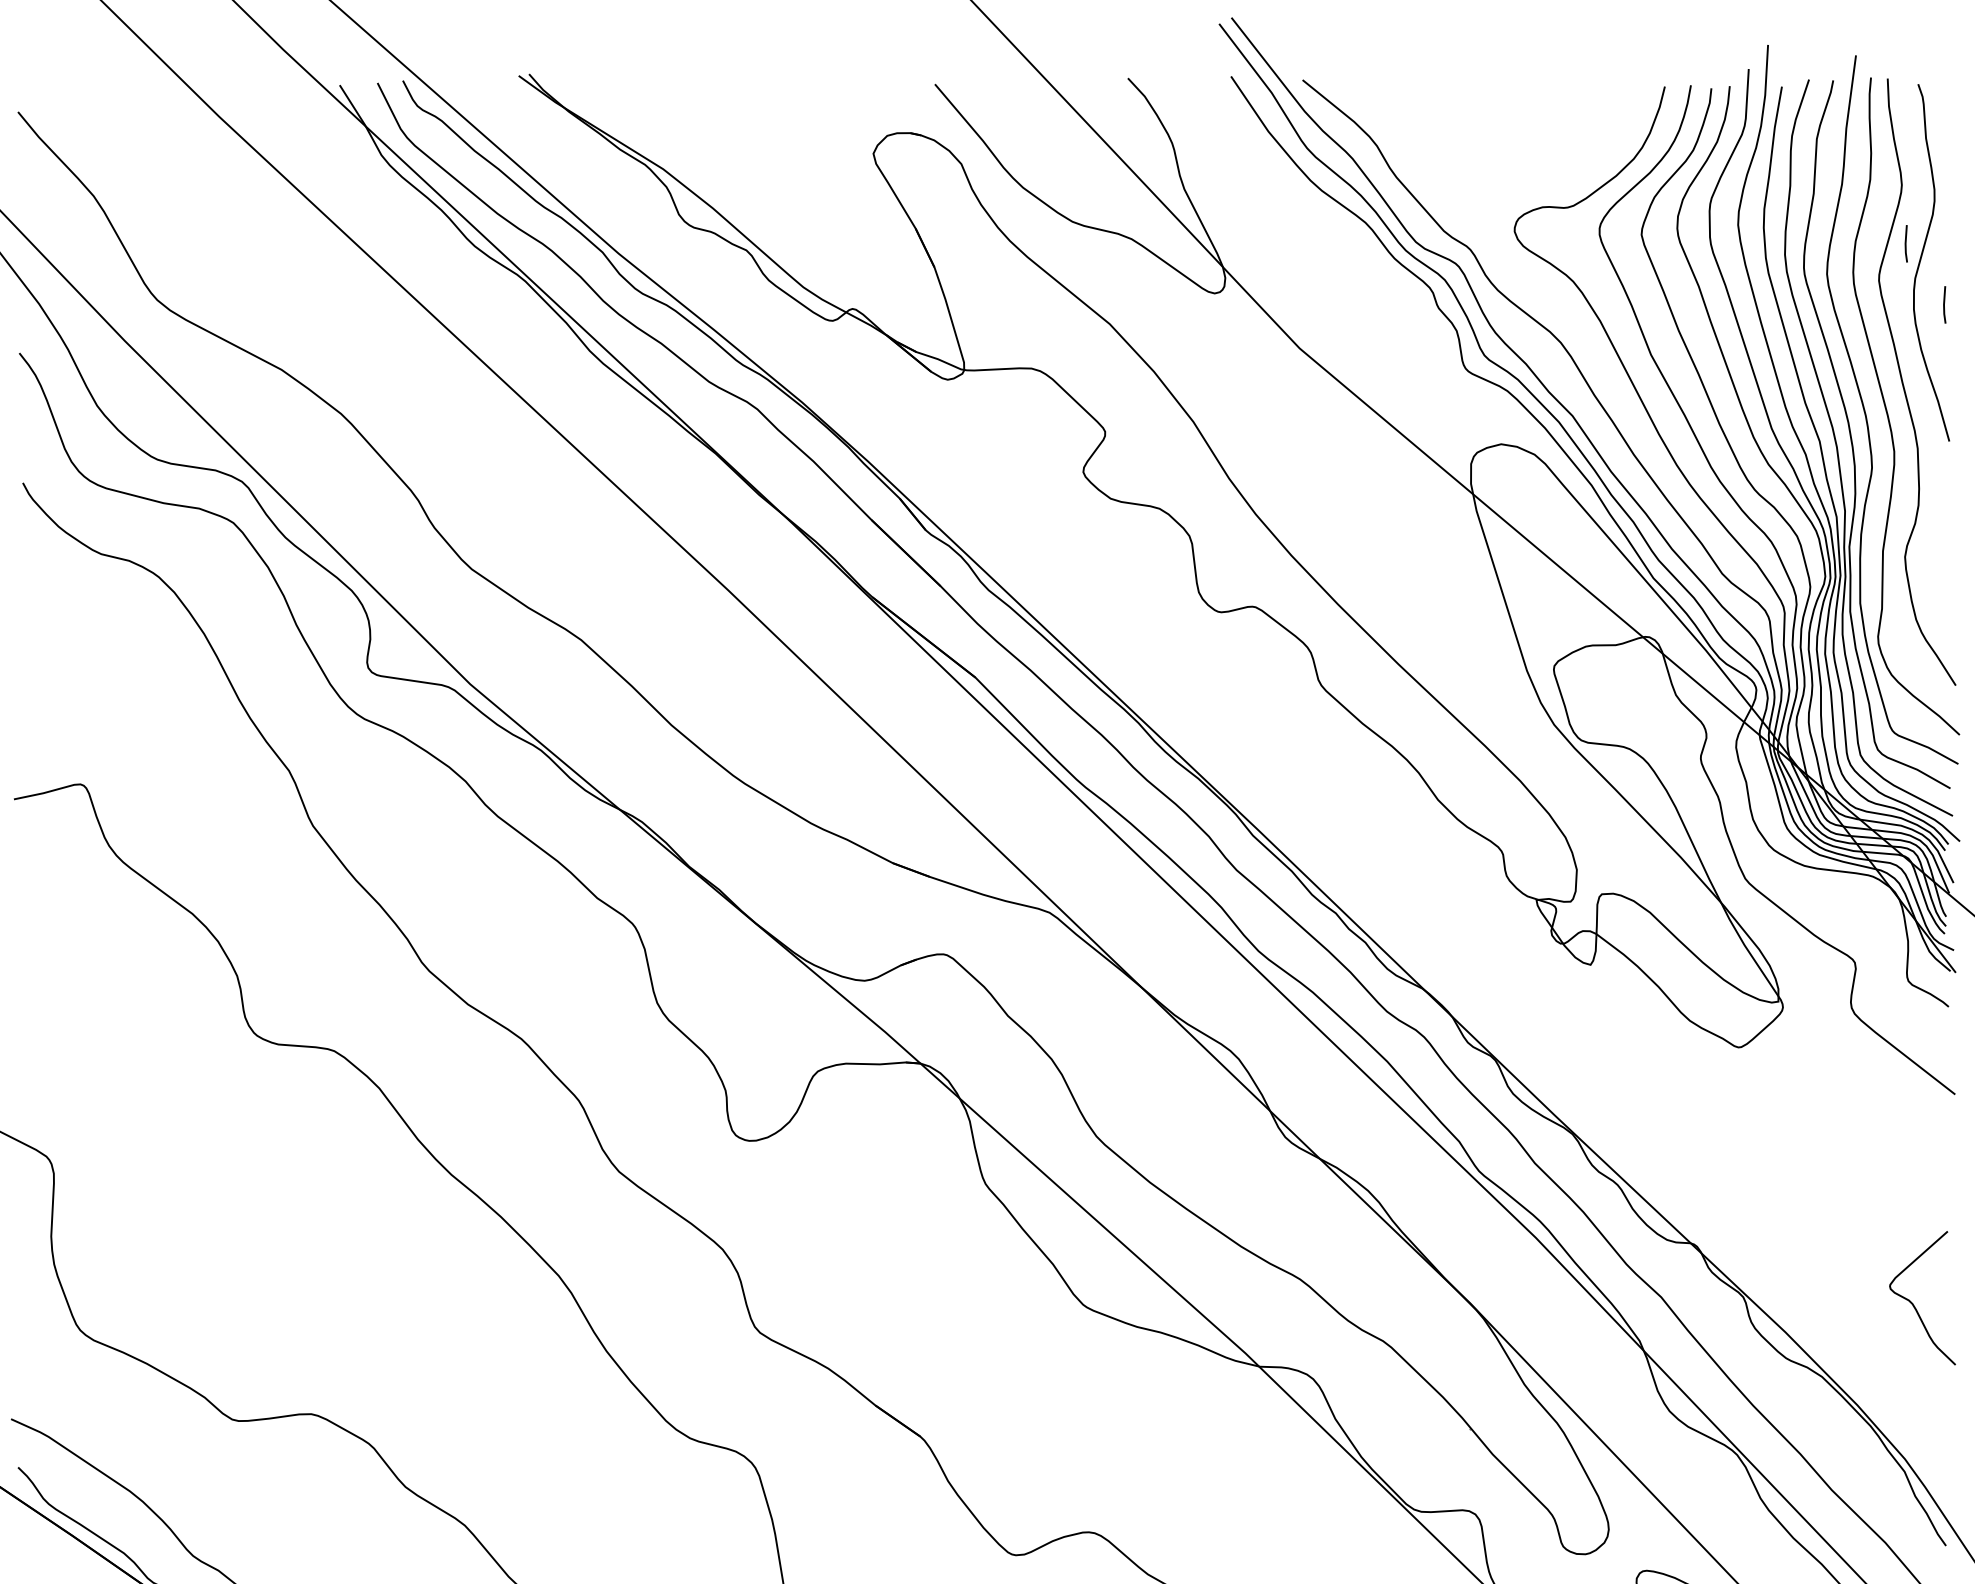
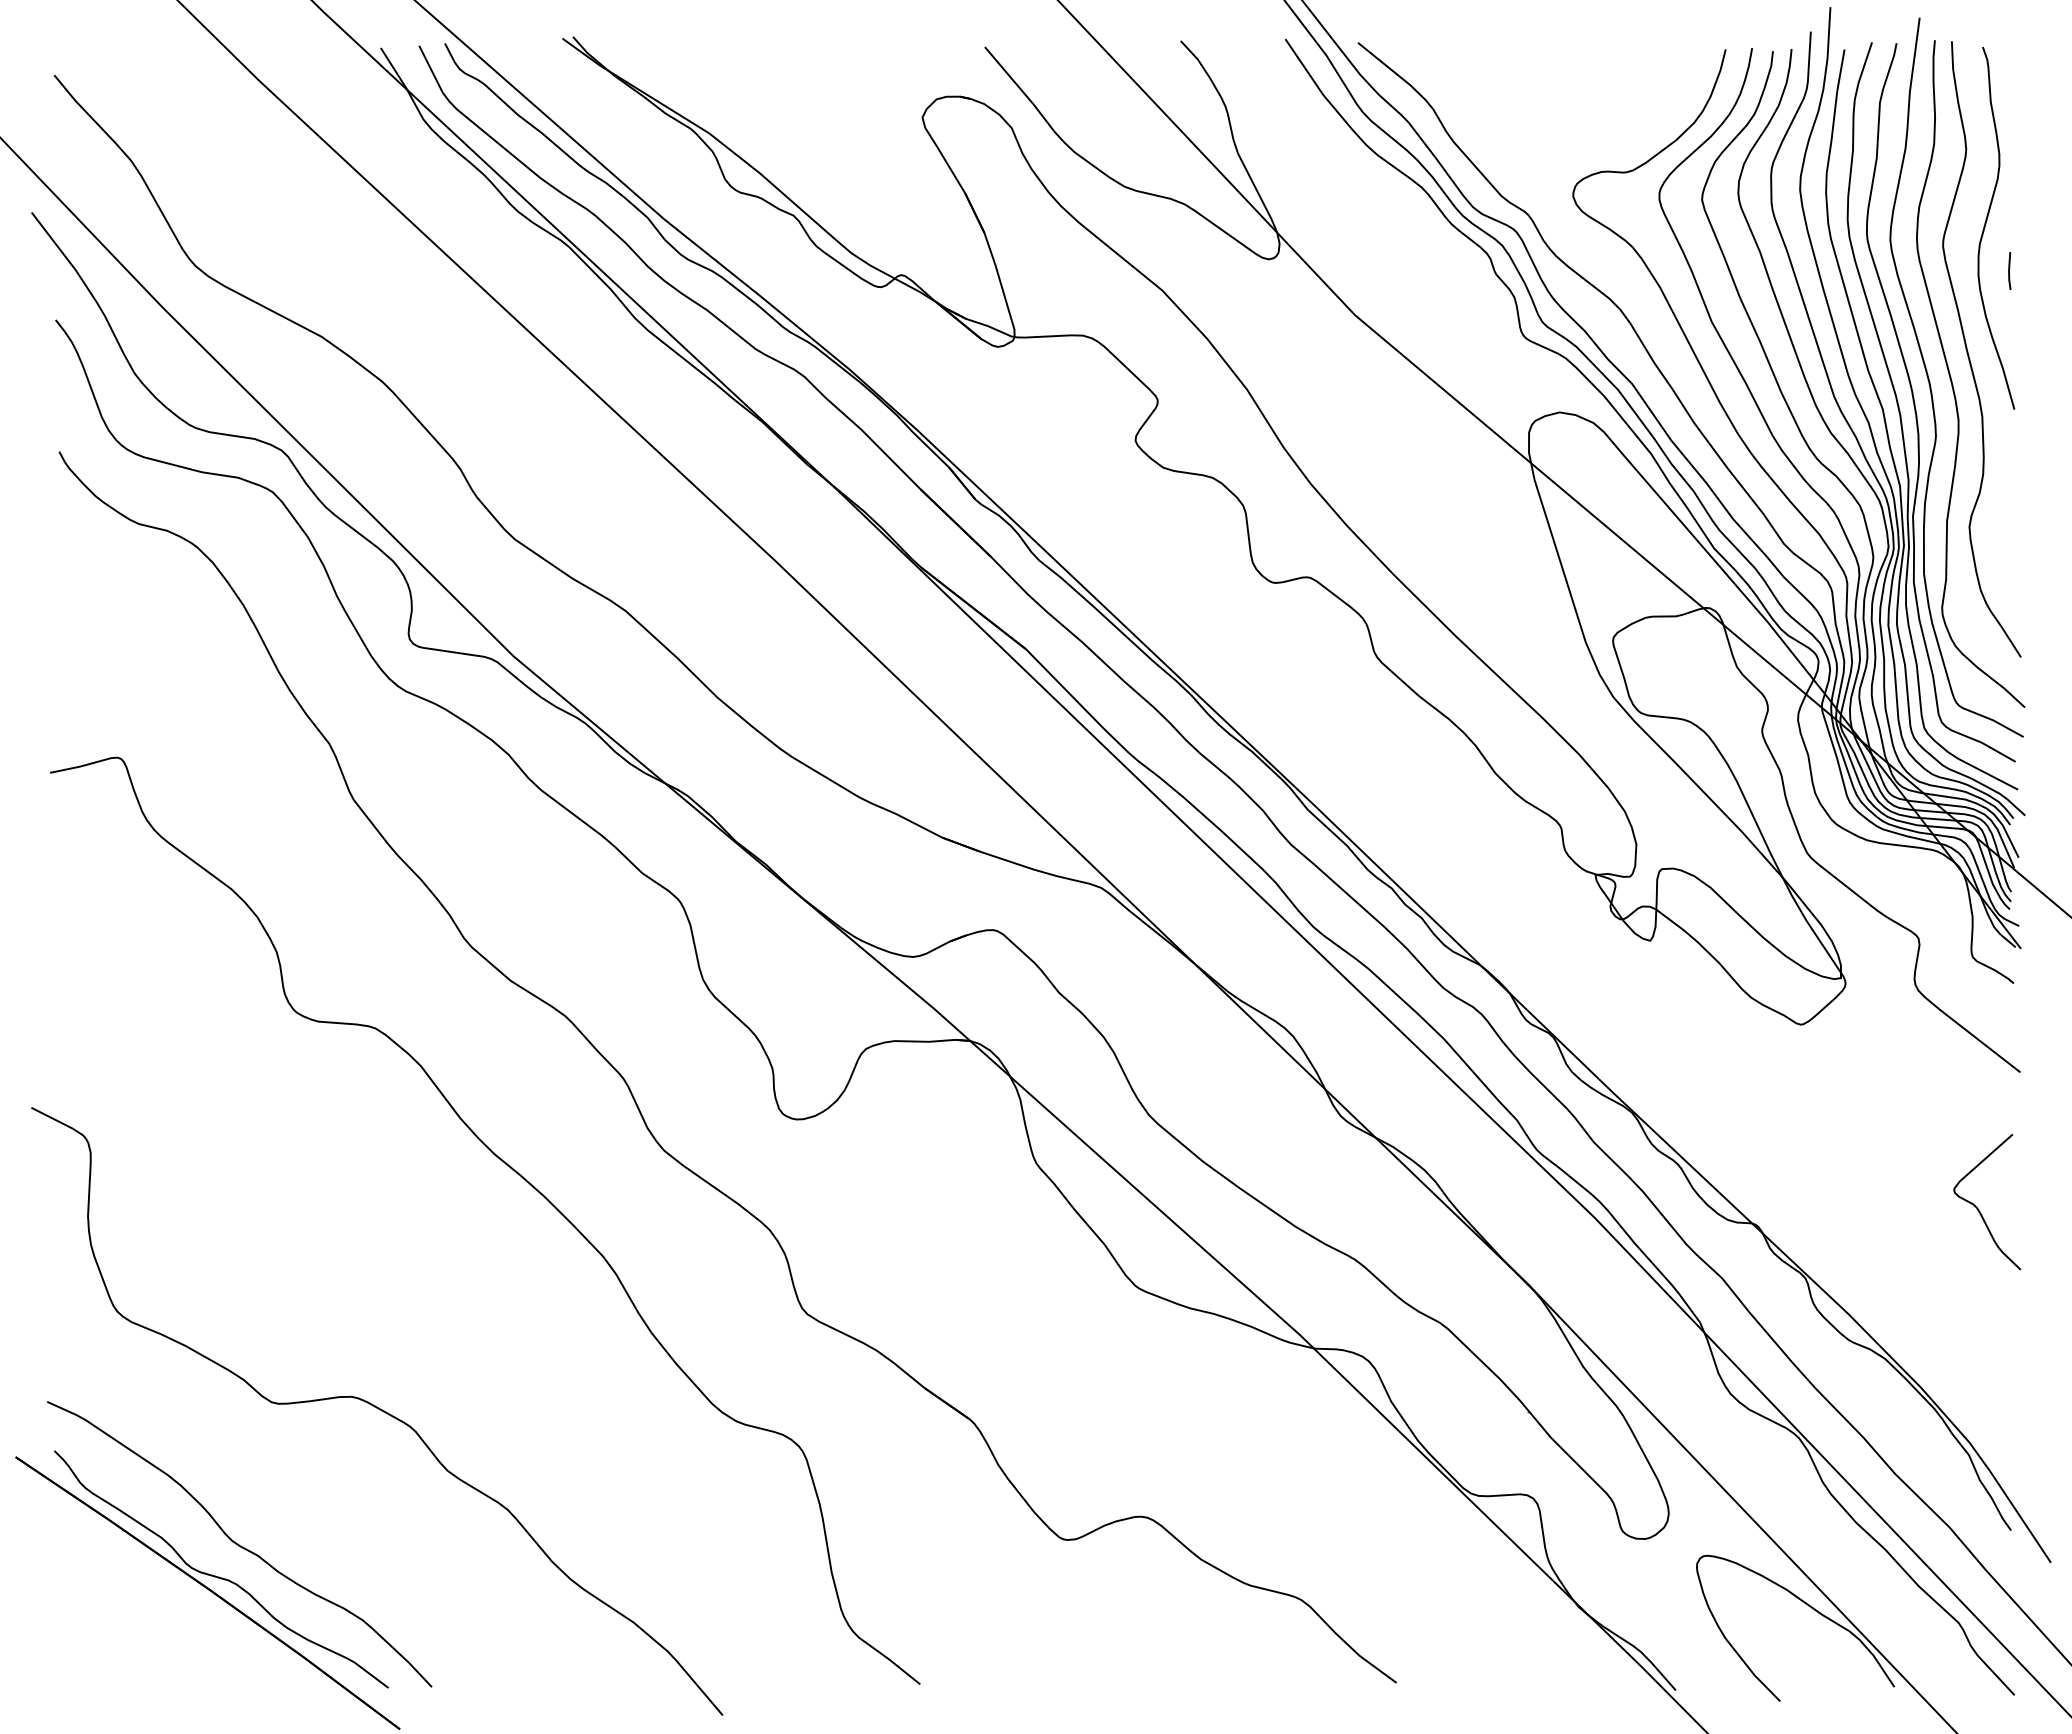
line: (1906, 243) -> (1970, 208), removed
curve: (1914, 1305) -> (1979, 1209), moved

